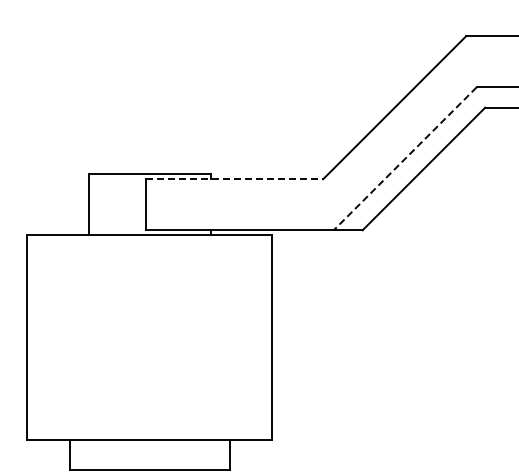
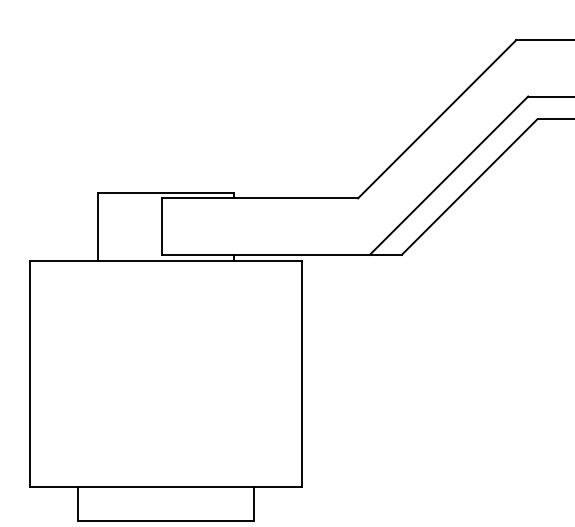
line: (404, 159) -> (448, 176), dashed -> solid
line: (234, 179) -> (259, 198), dashed -> solid

